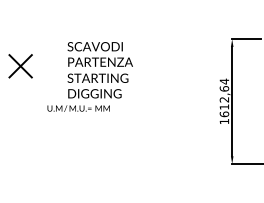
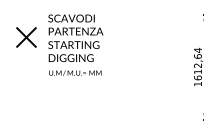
text: (99, 70) -> (75, 38), moved

